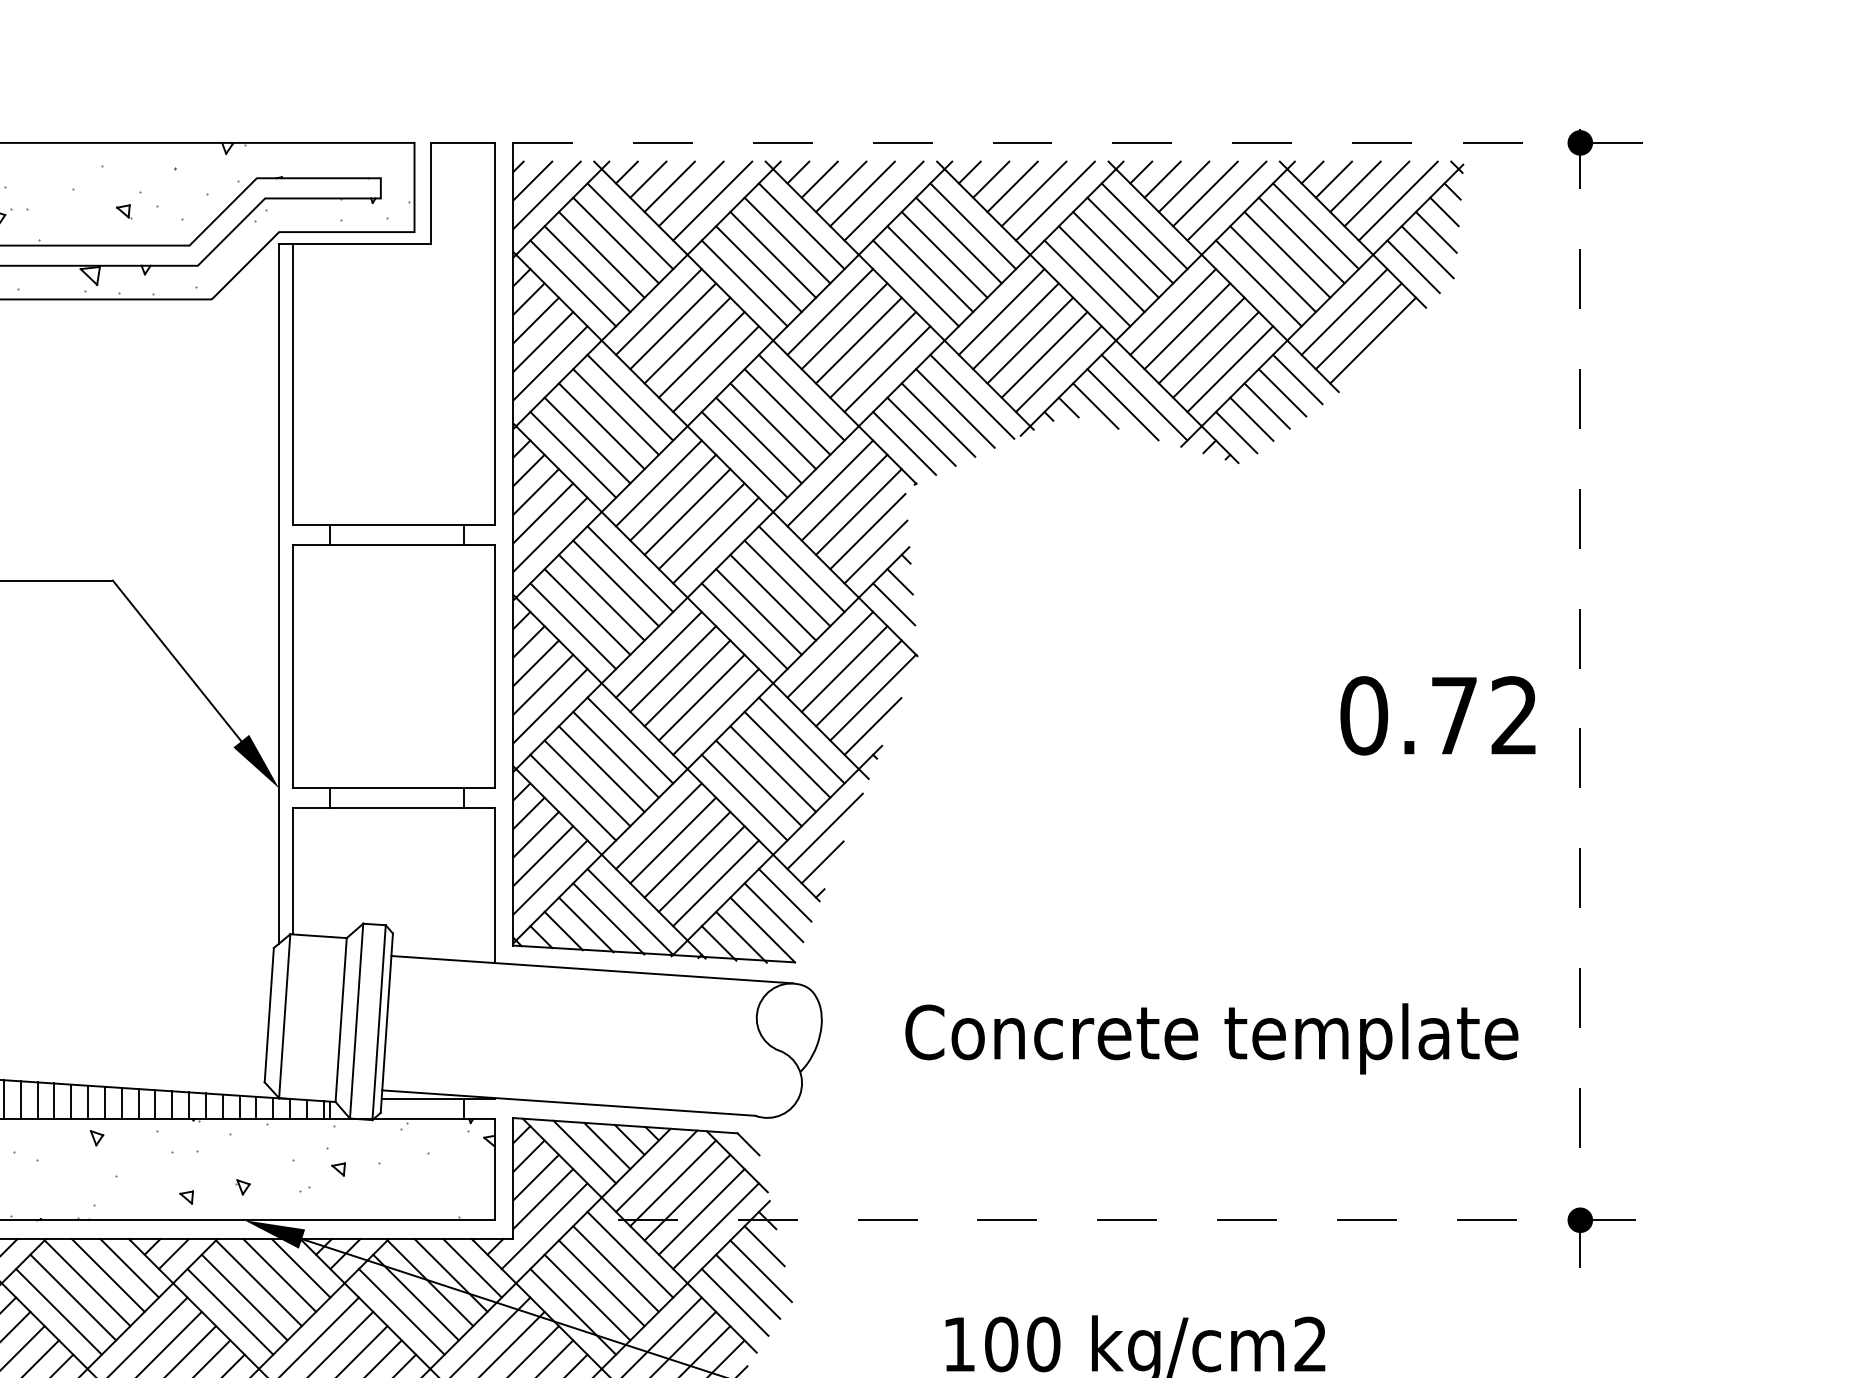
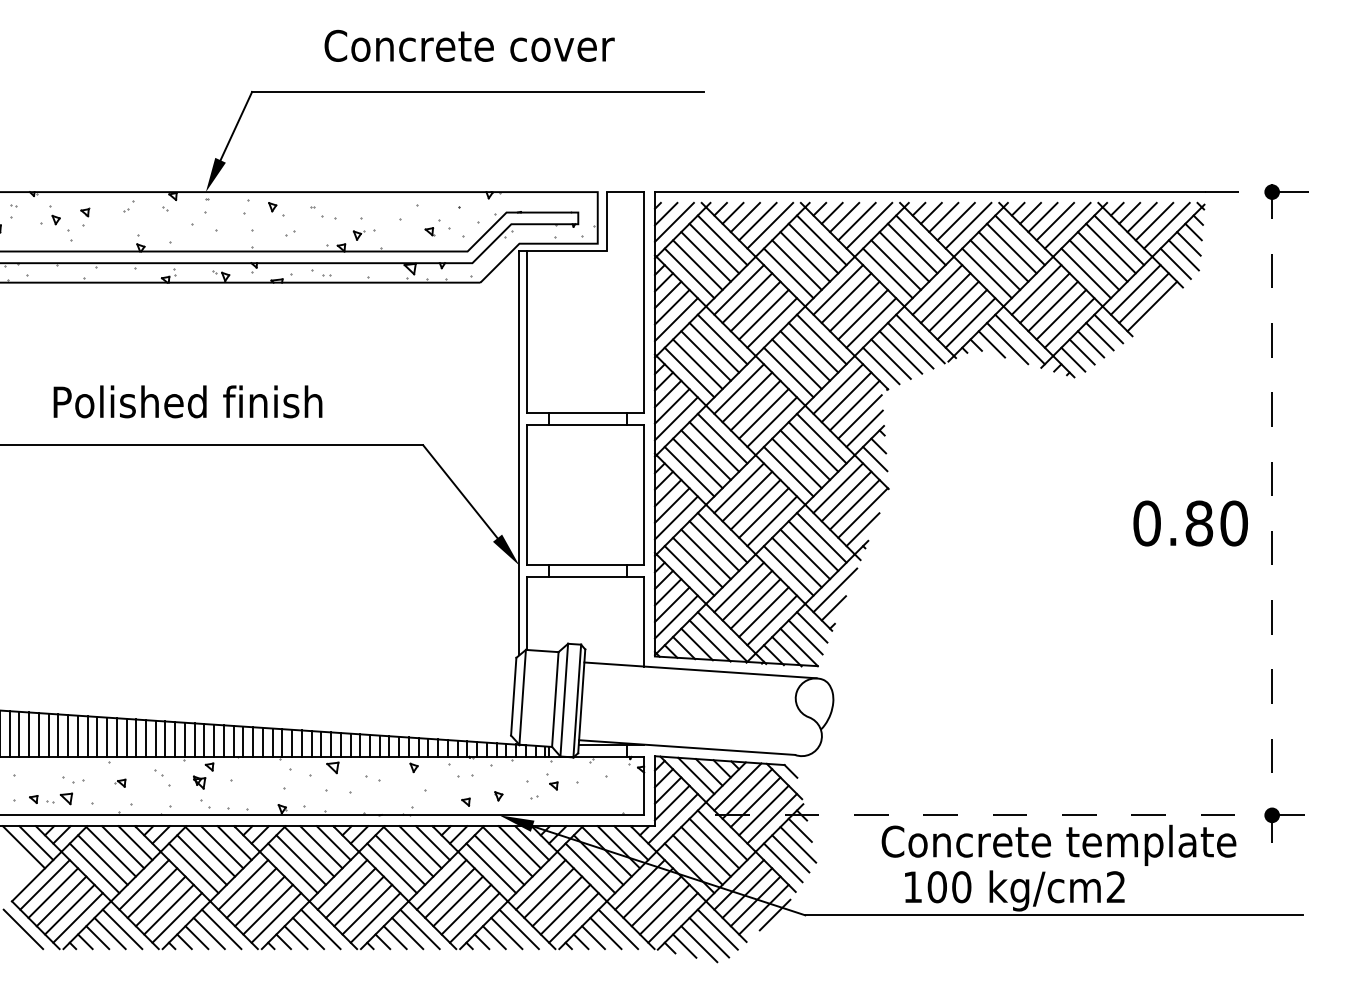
line: (987, 143) -> (929, 192), dashed -> solid
text: (1484, 715) -> (1216, 523), 0.72 -> 0.80
text: (1210, 1037) -> (1058, 844), moved

